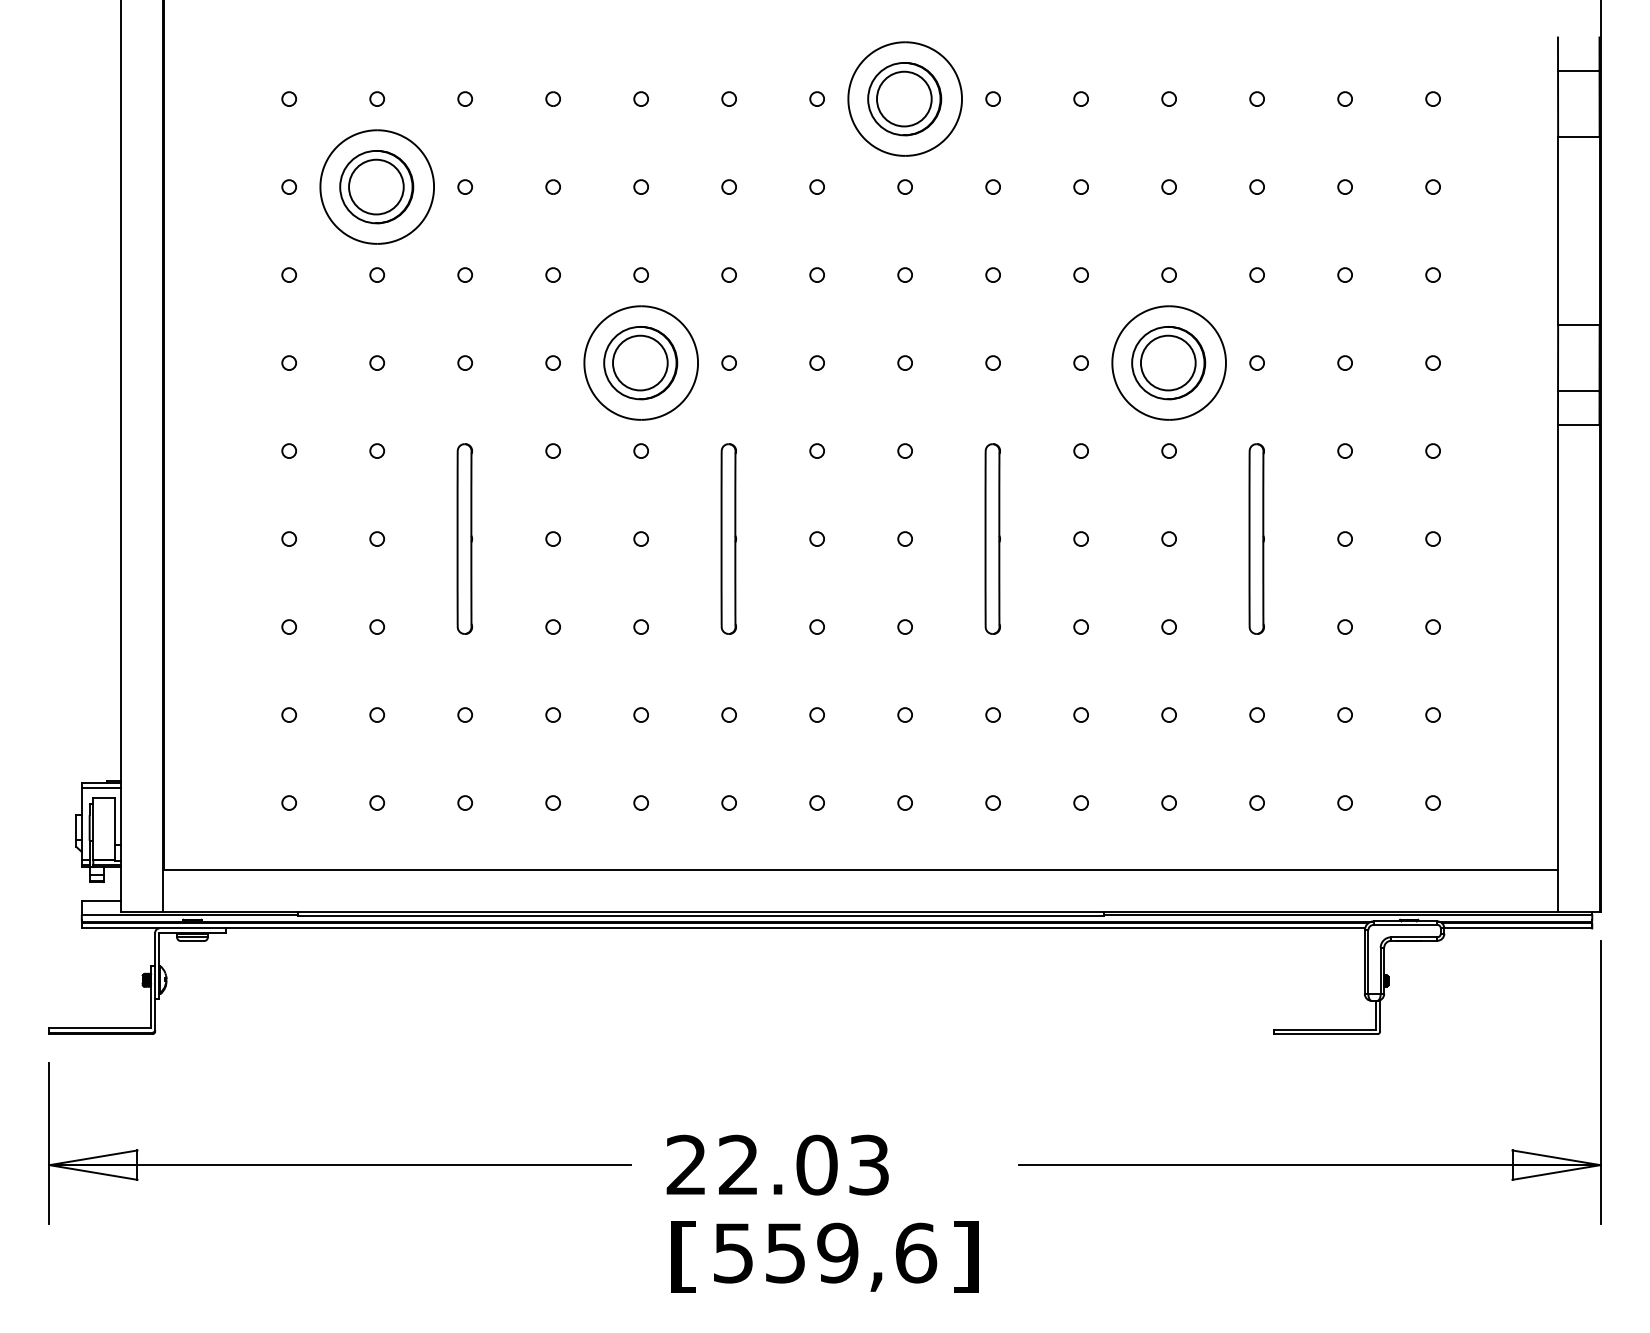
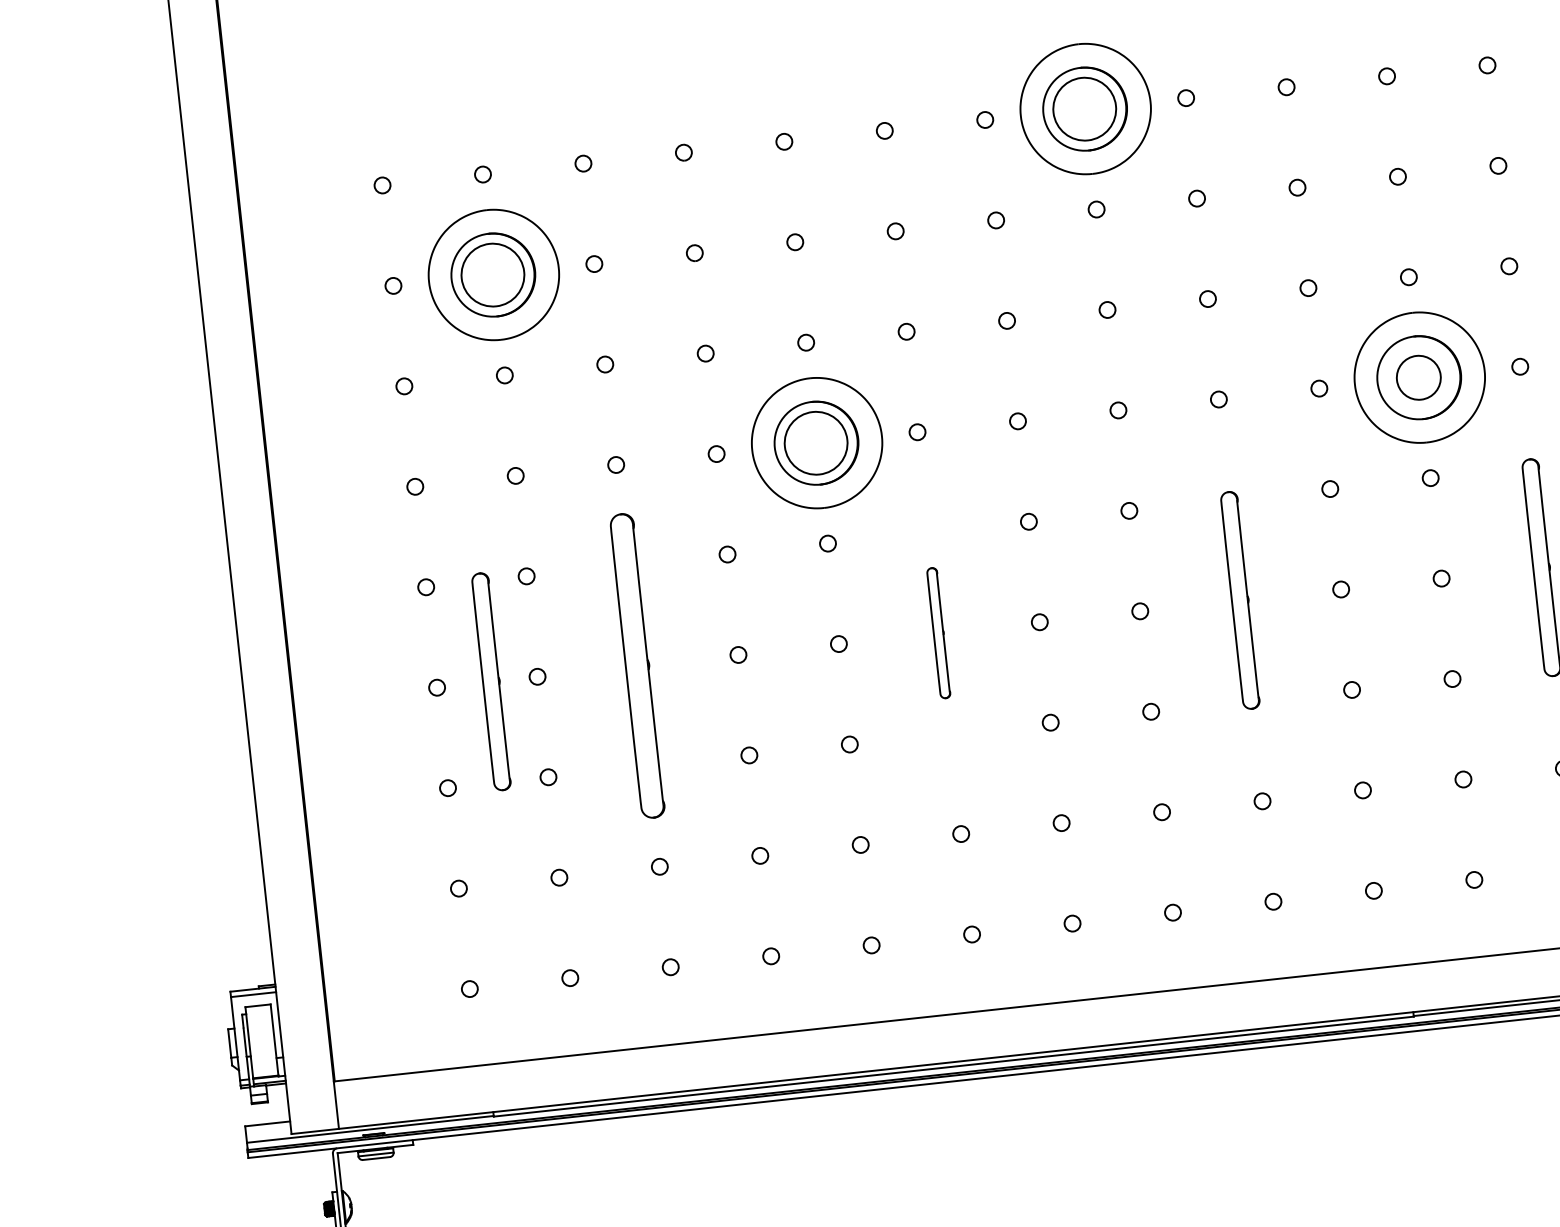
circle: (1167, 362) -> (1417, 377), size x0.7
part: (336, 538) -> (490, 681), added
part: (464, 538) -> (637, 665), size x1.4
part: (728, 538) -> (938, 632), size x0.6

